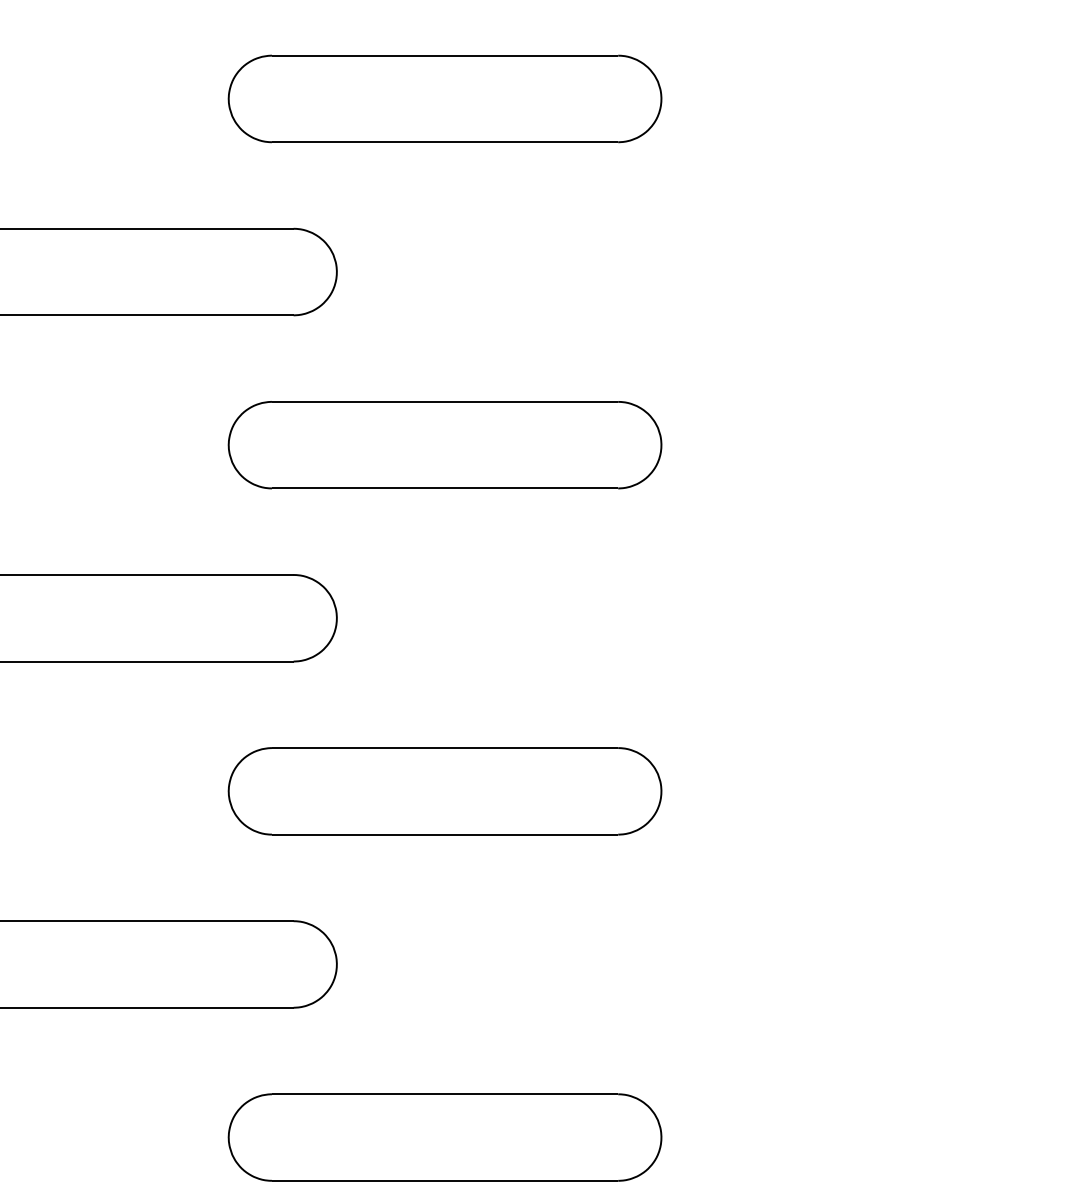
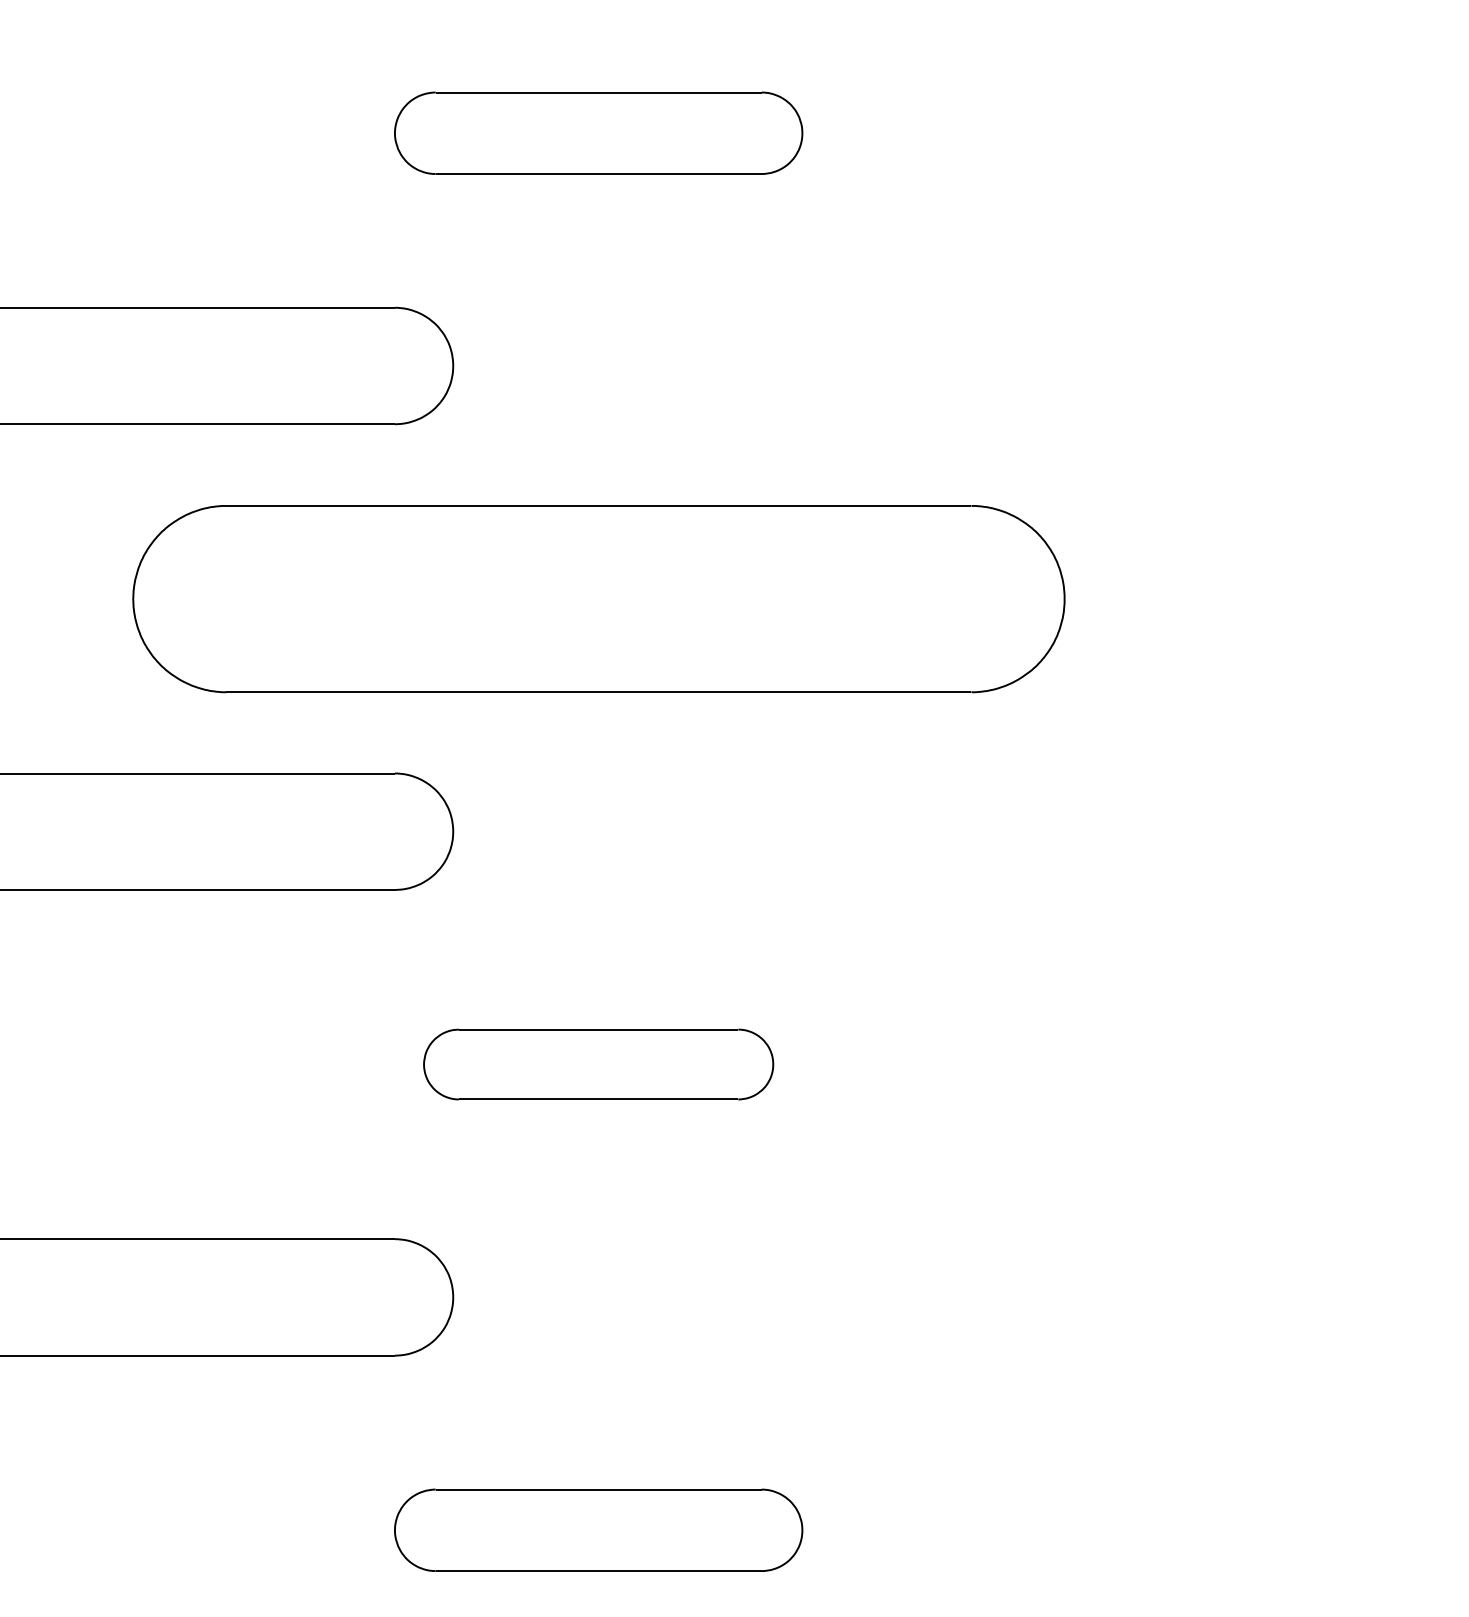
part: (444, 99) -> (598, 133), size x0.7
part: (444, 444) -> (598, 598), size x1.6
part: (444, 791) -> (598, 1064), size x0.6
part: (444, 1137) -> (598, 1530), size x0.7

